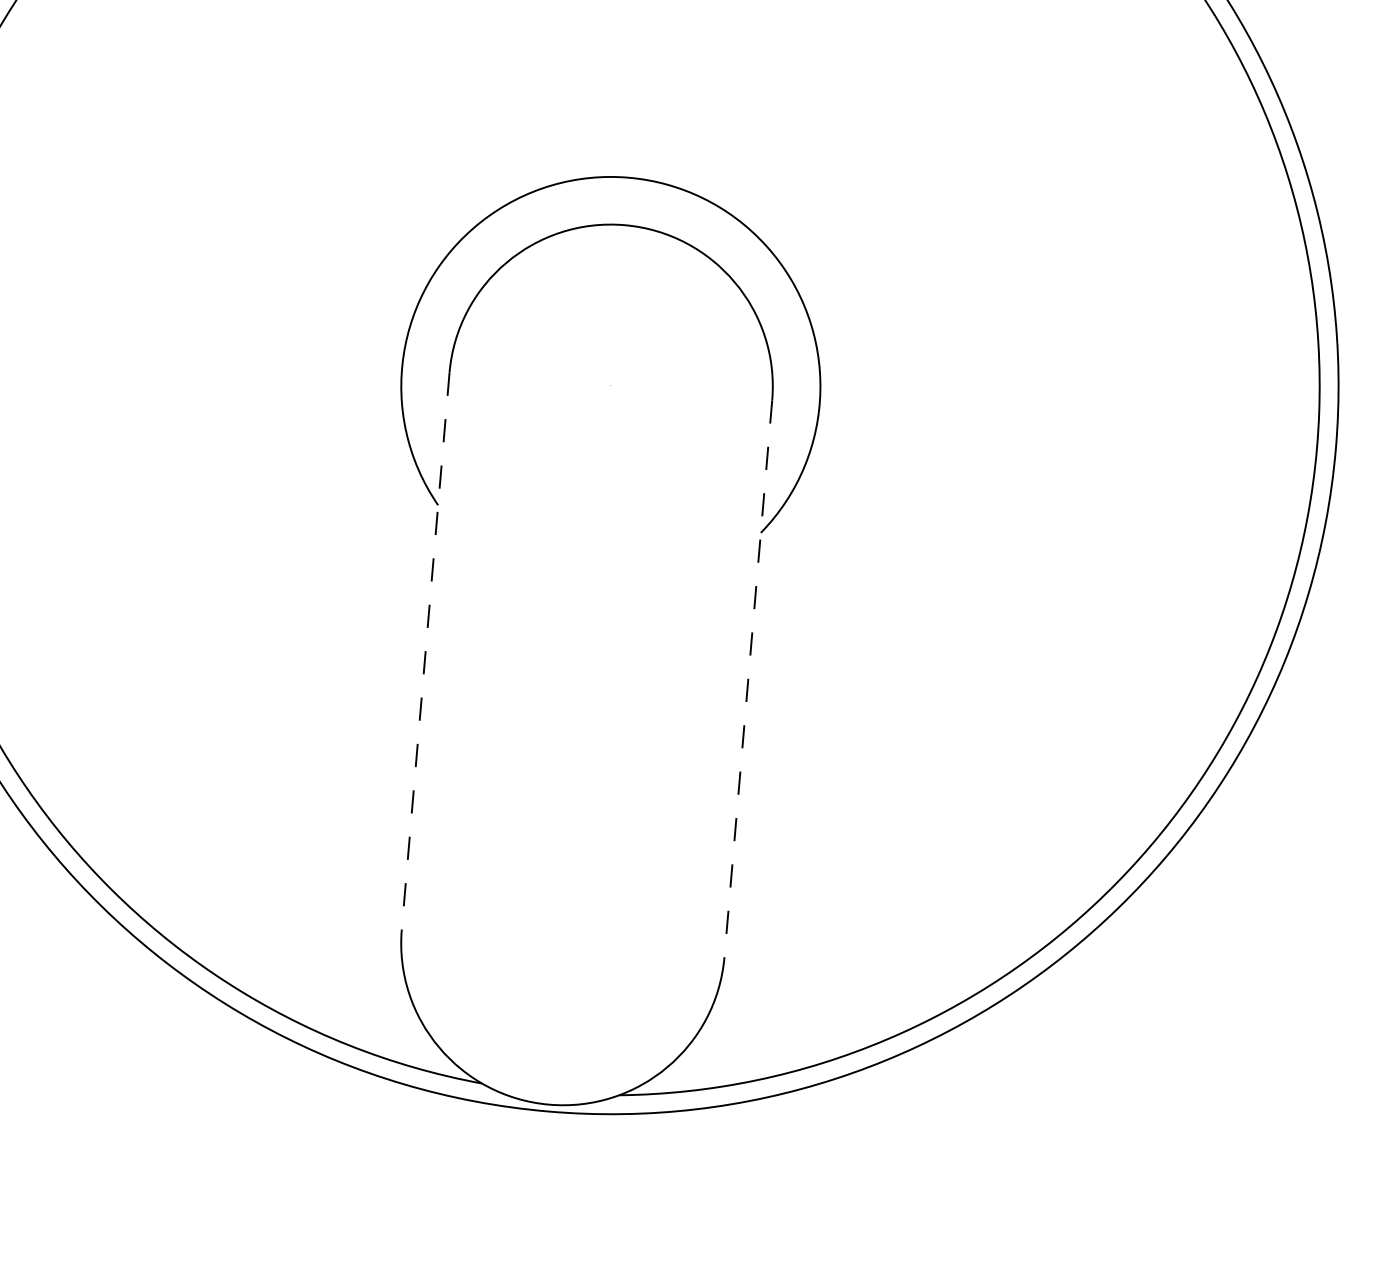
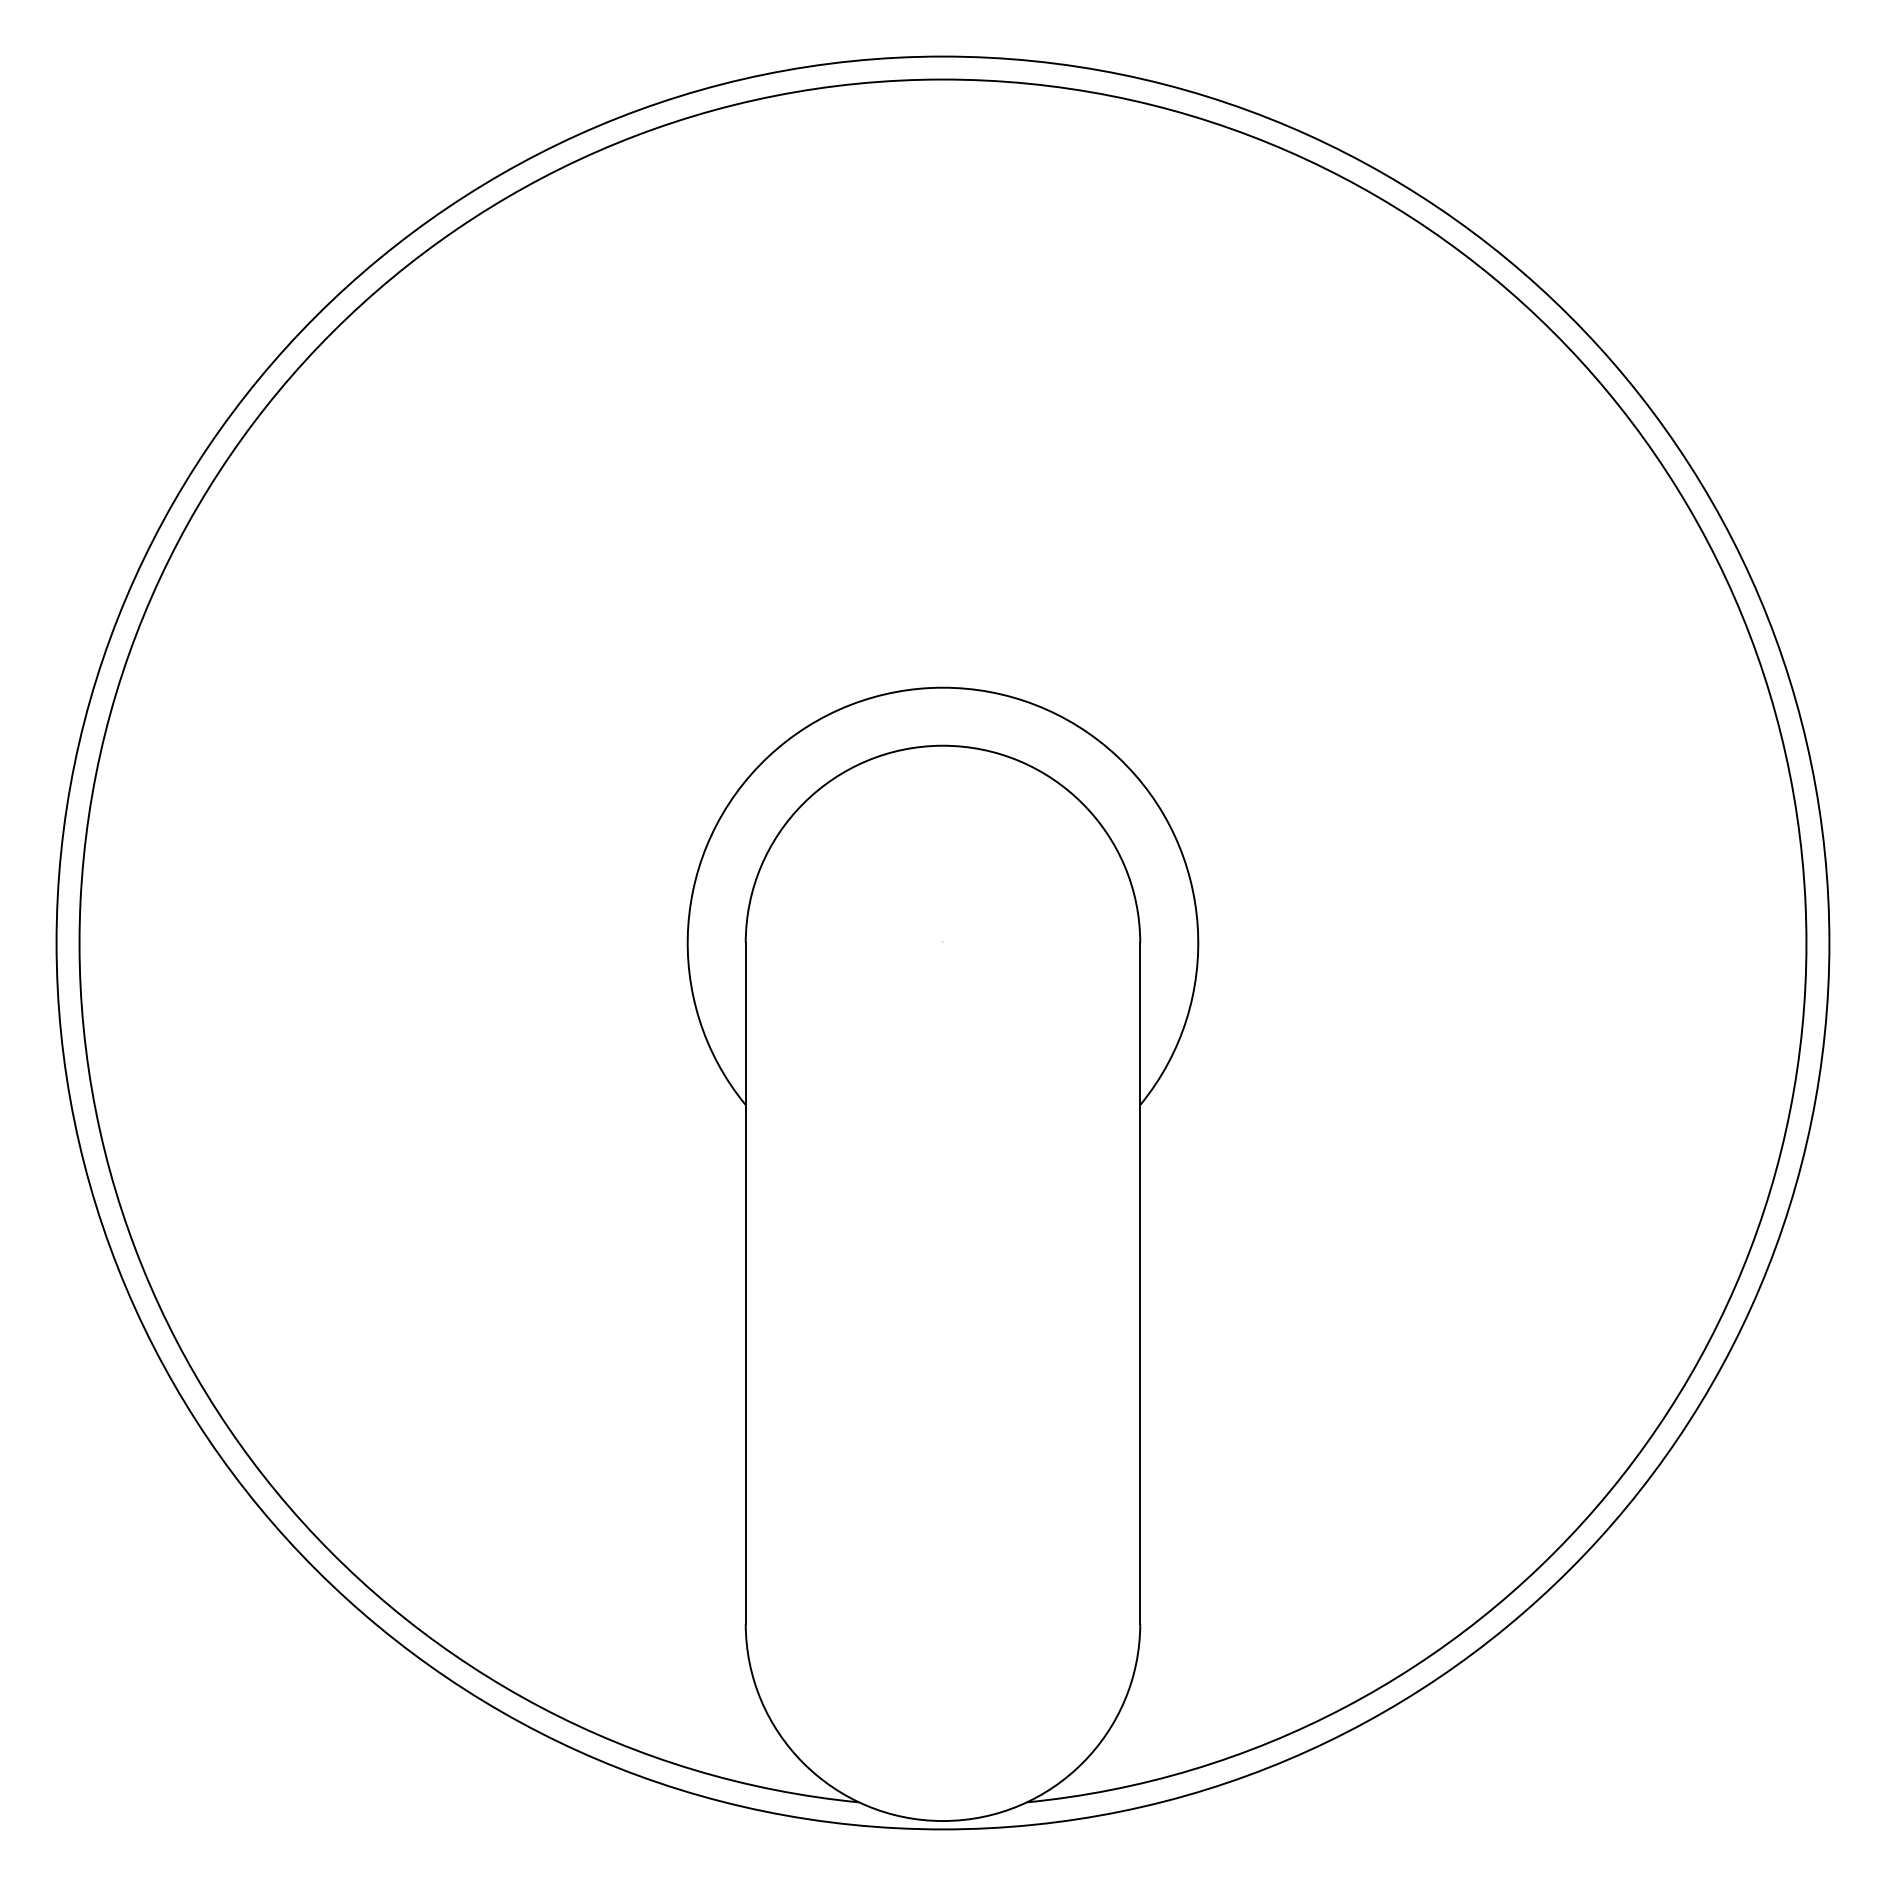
line: (425, 651) -> (745, 1283), dashed -> solid
line: (748, 678) -> (1140, 1283), dashed -> solid

